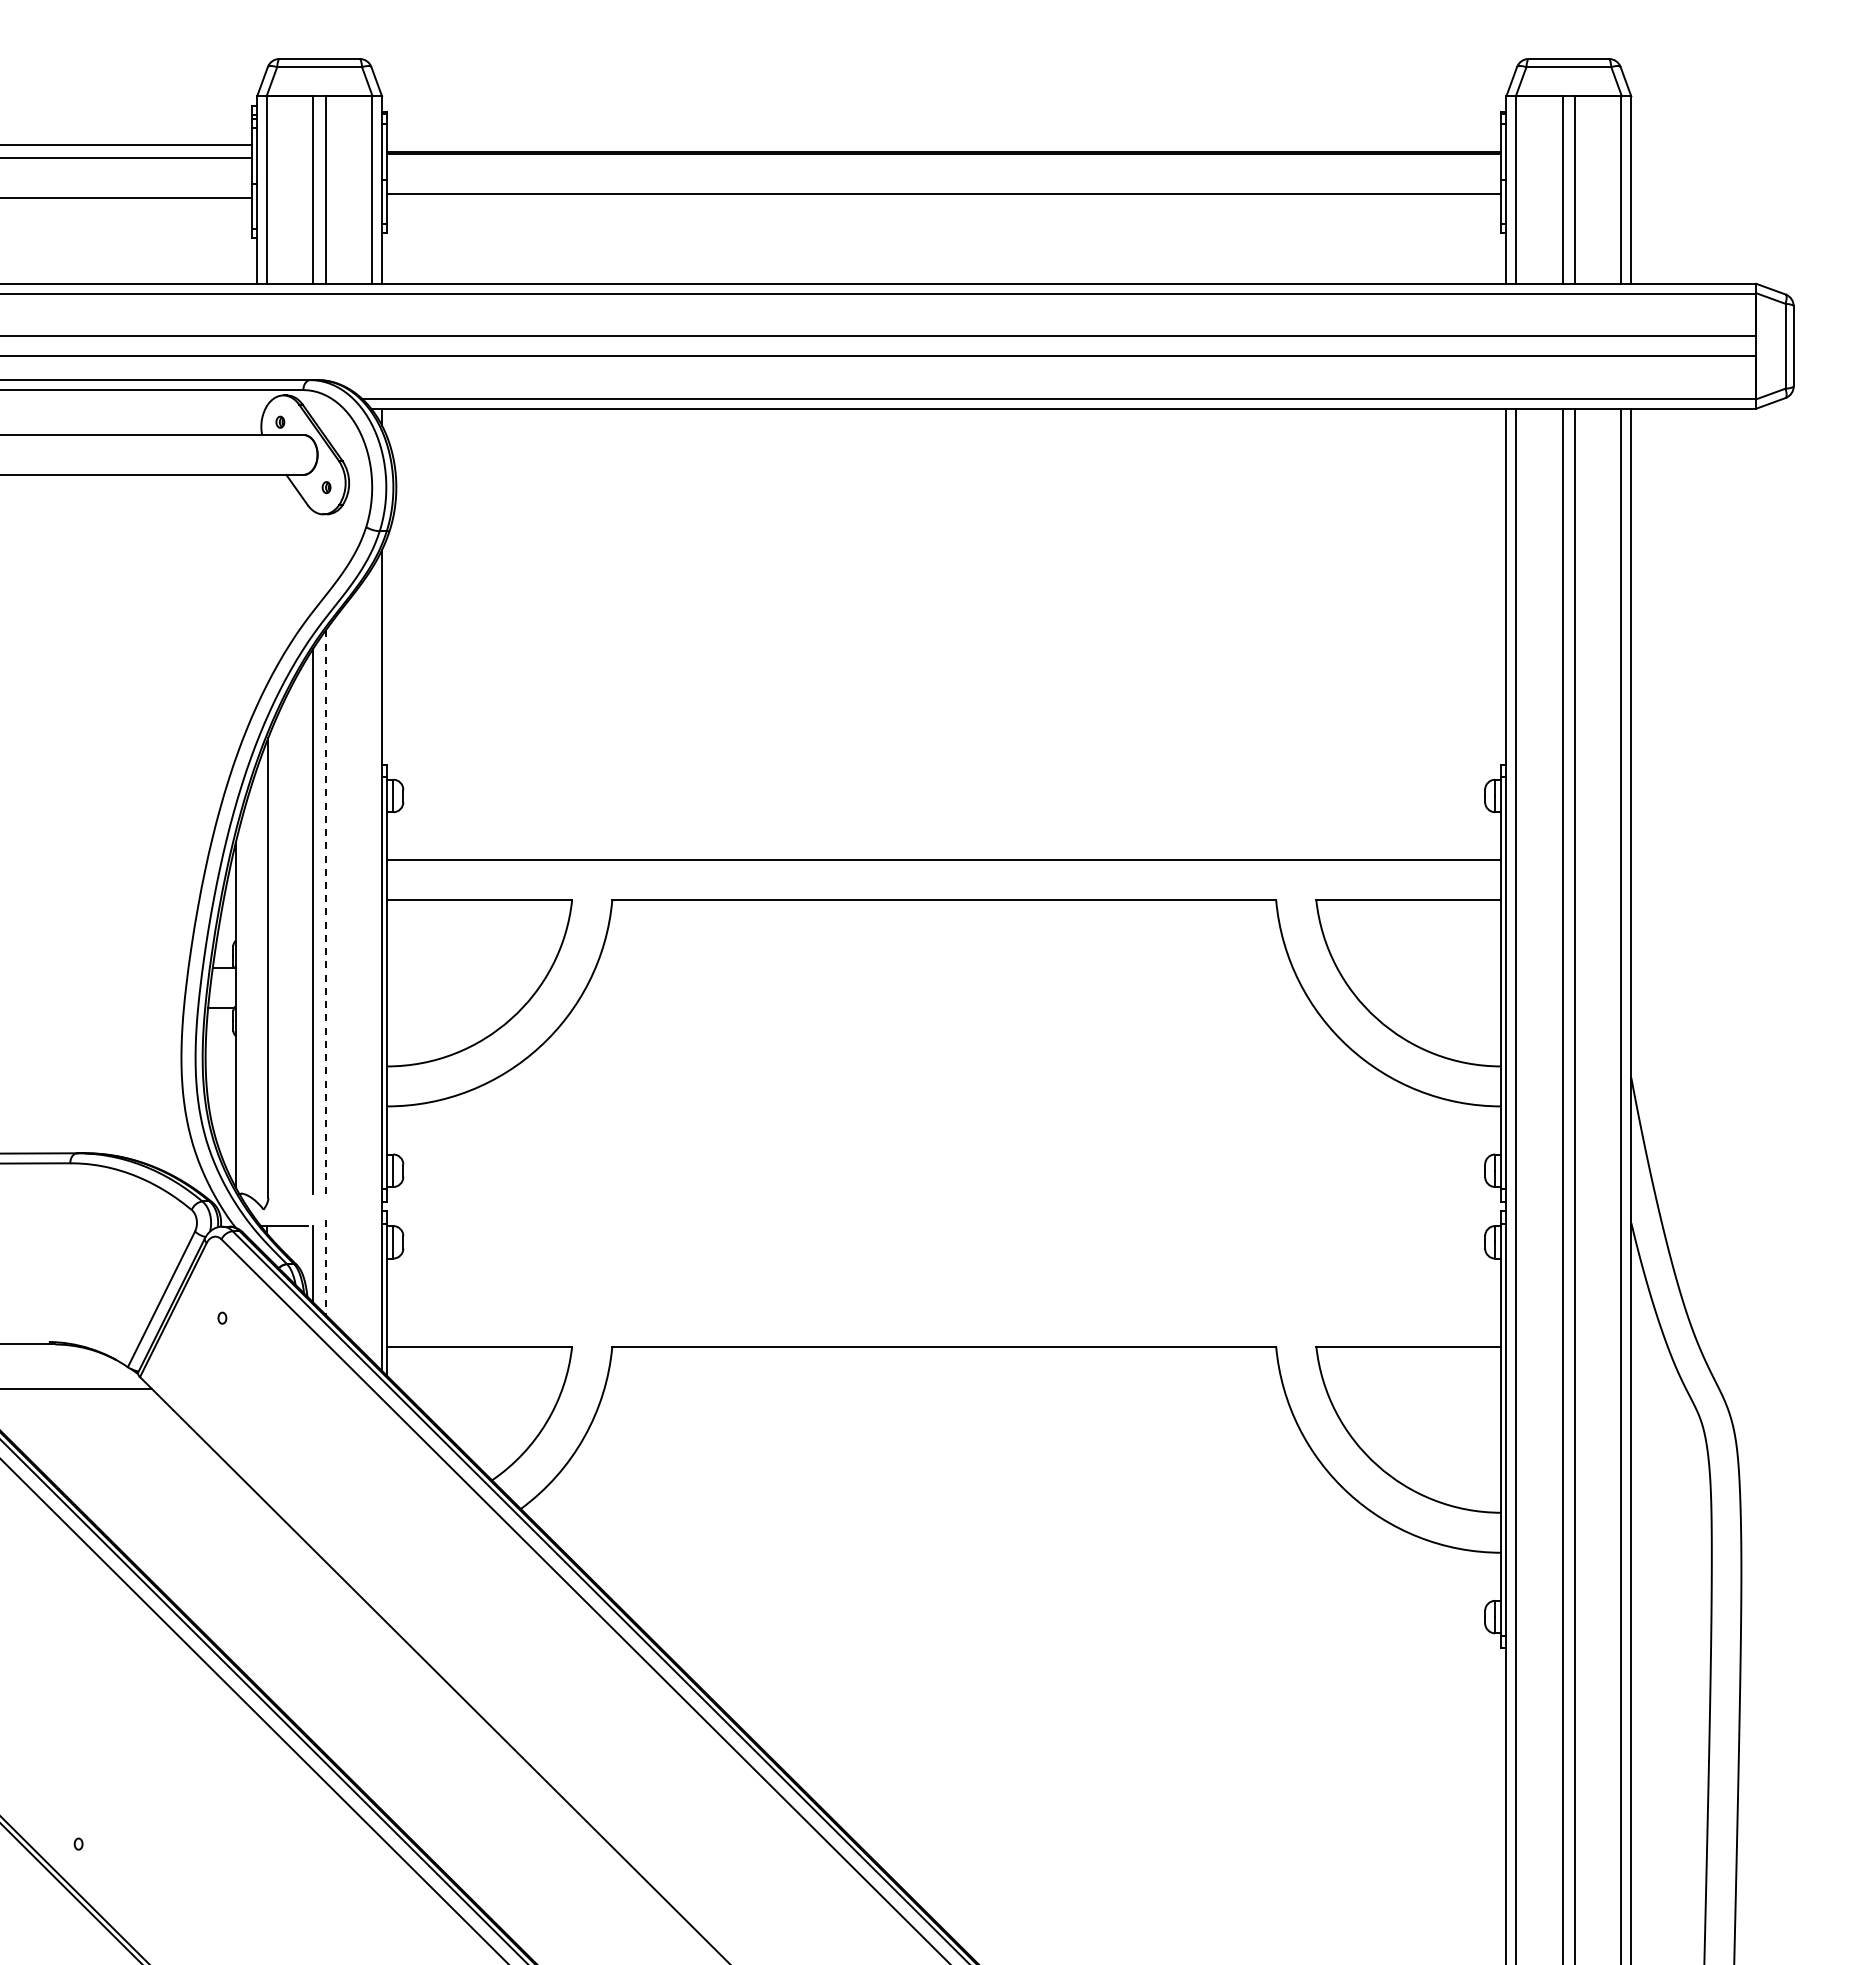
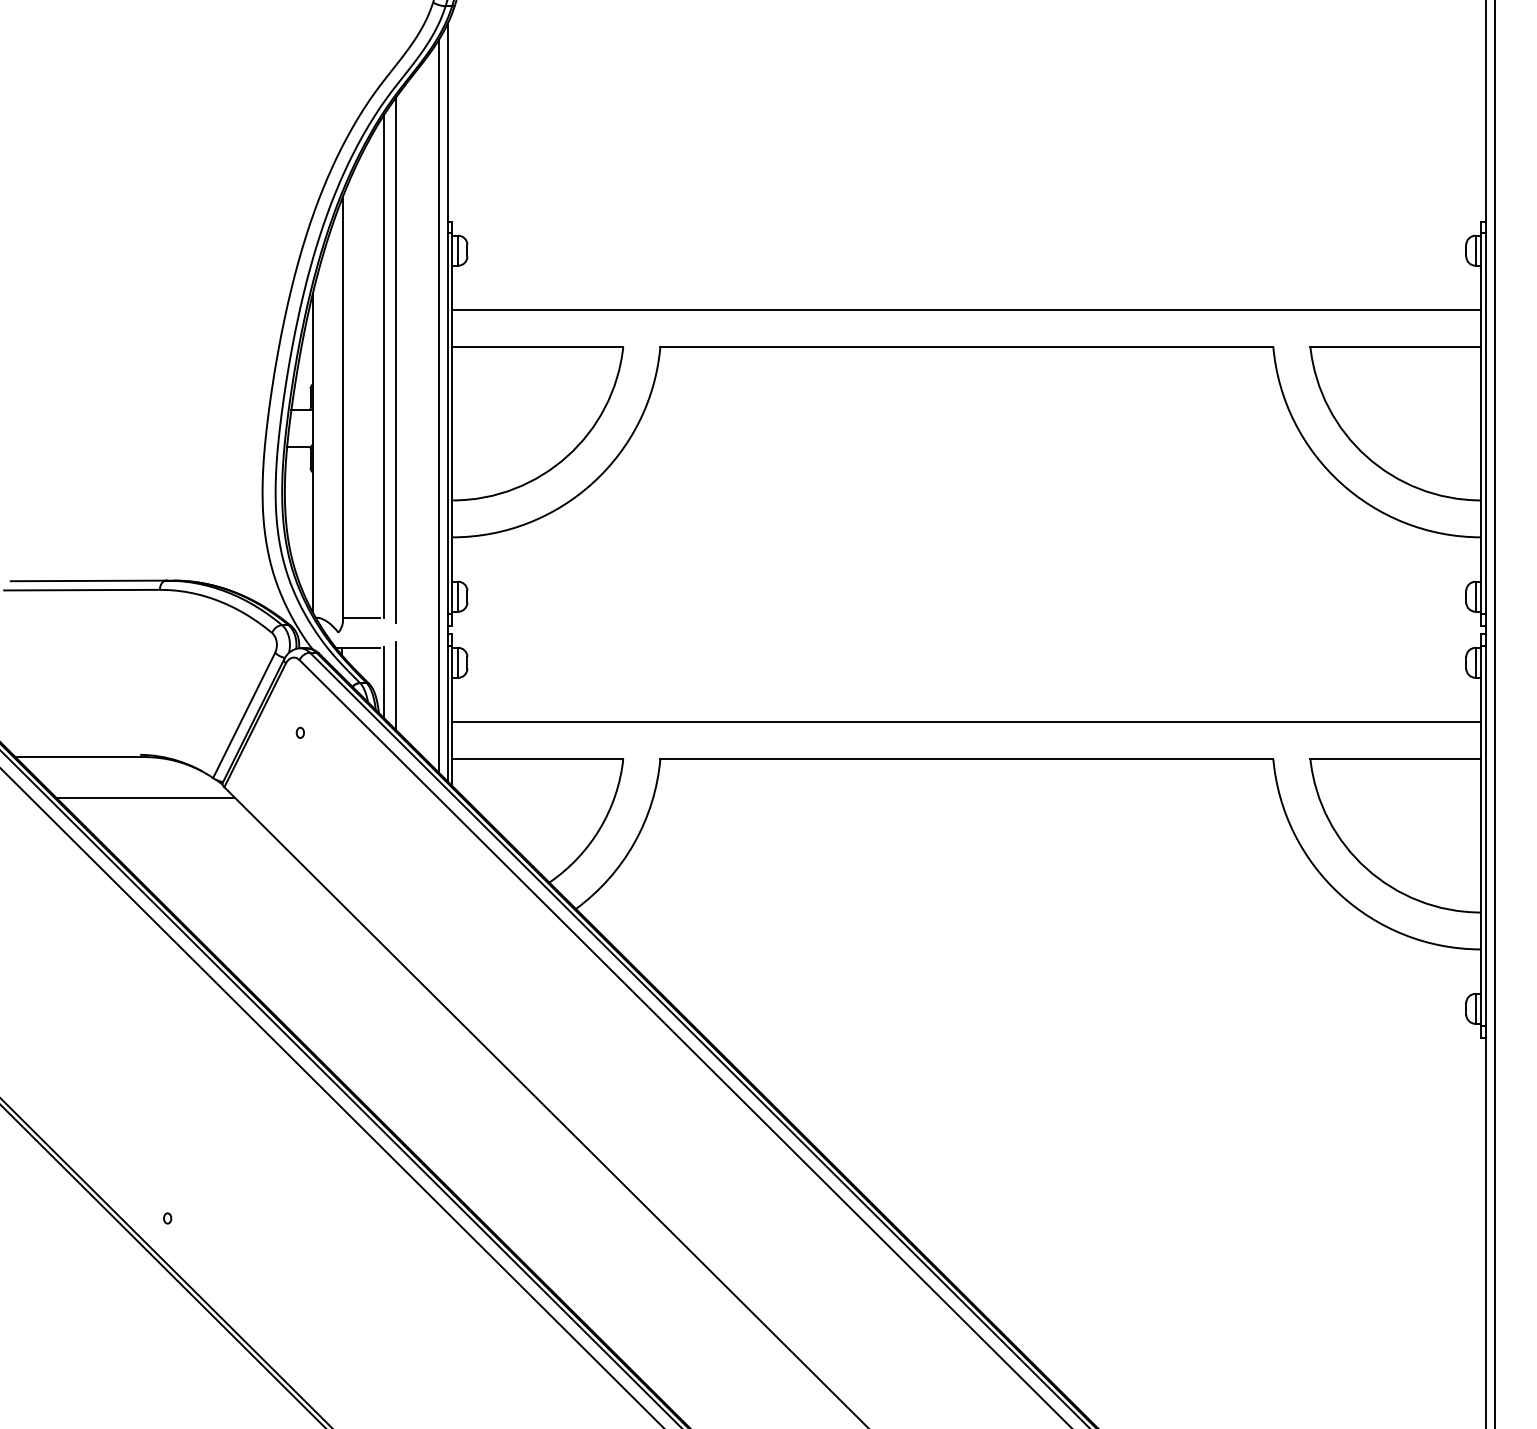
line: (325, 914) -> (395, 360), dashed -> solid
line: (372, 964) -> (438, 406), added
line: (288, 1193) -> (361, 617), added
line: (325, 1268) -> (395, 686), dashed -> solid
line: (944, 1306) -> (967, 722), added

